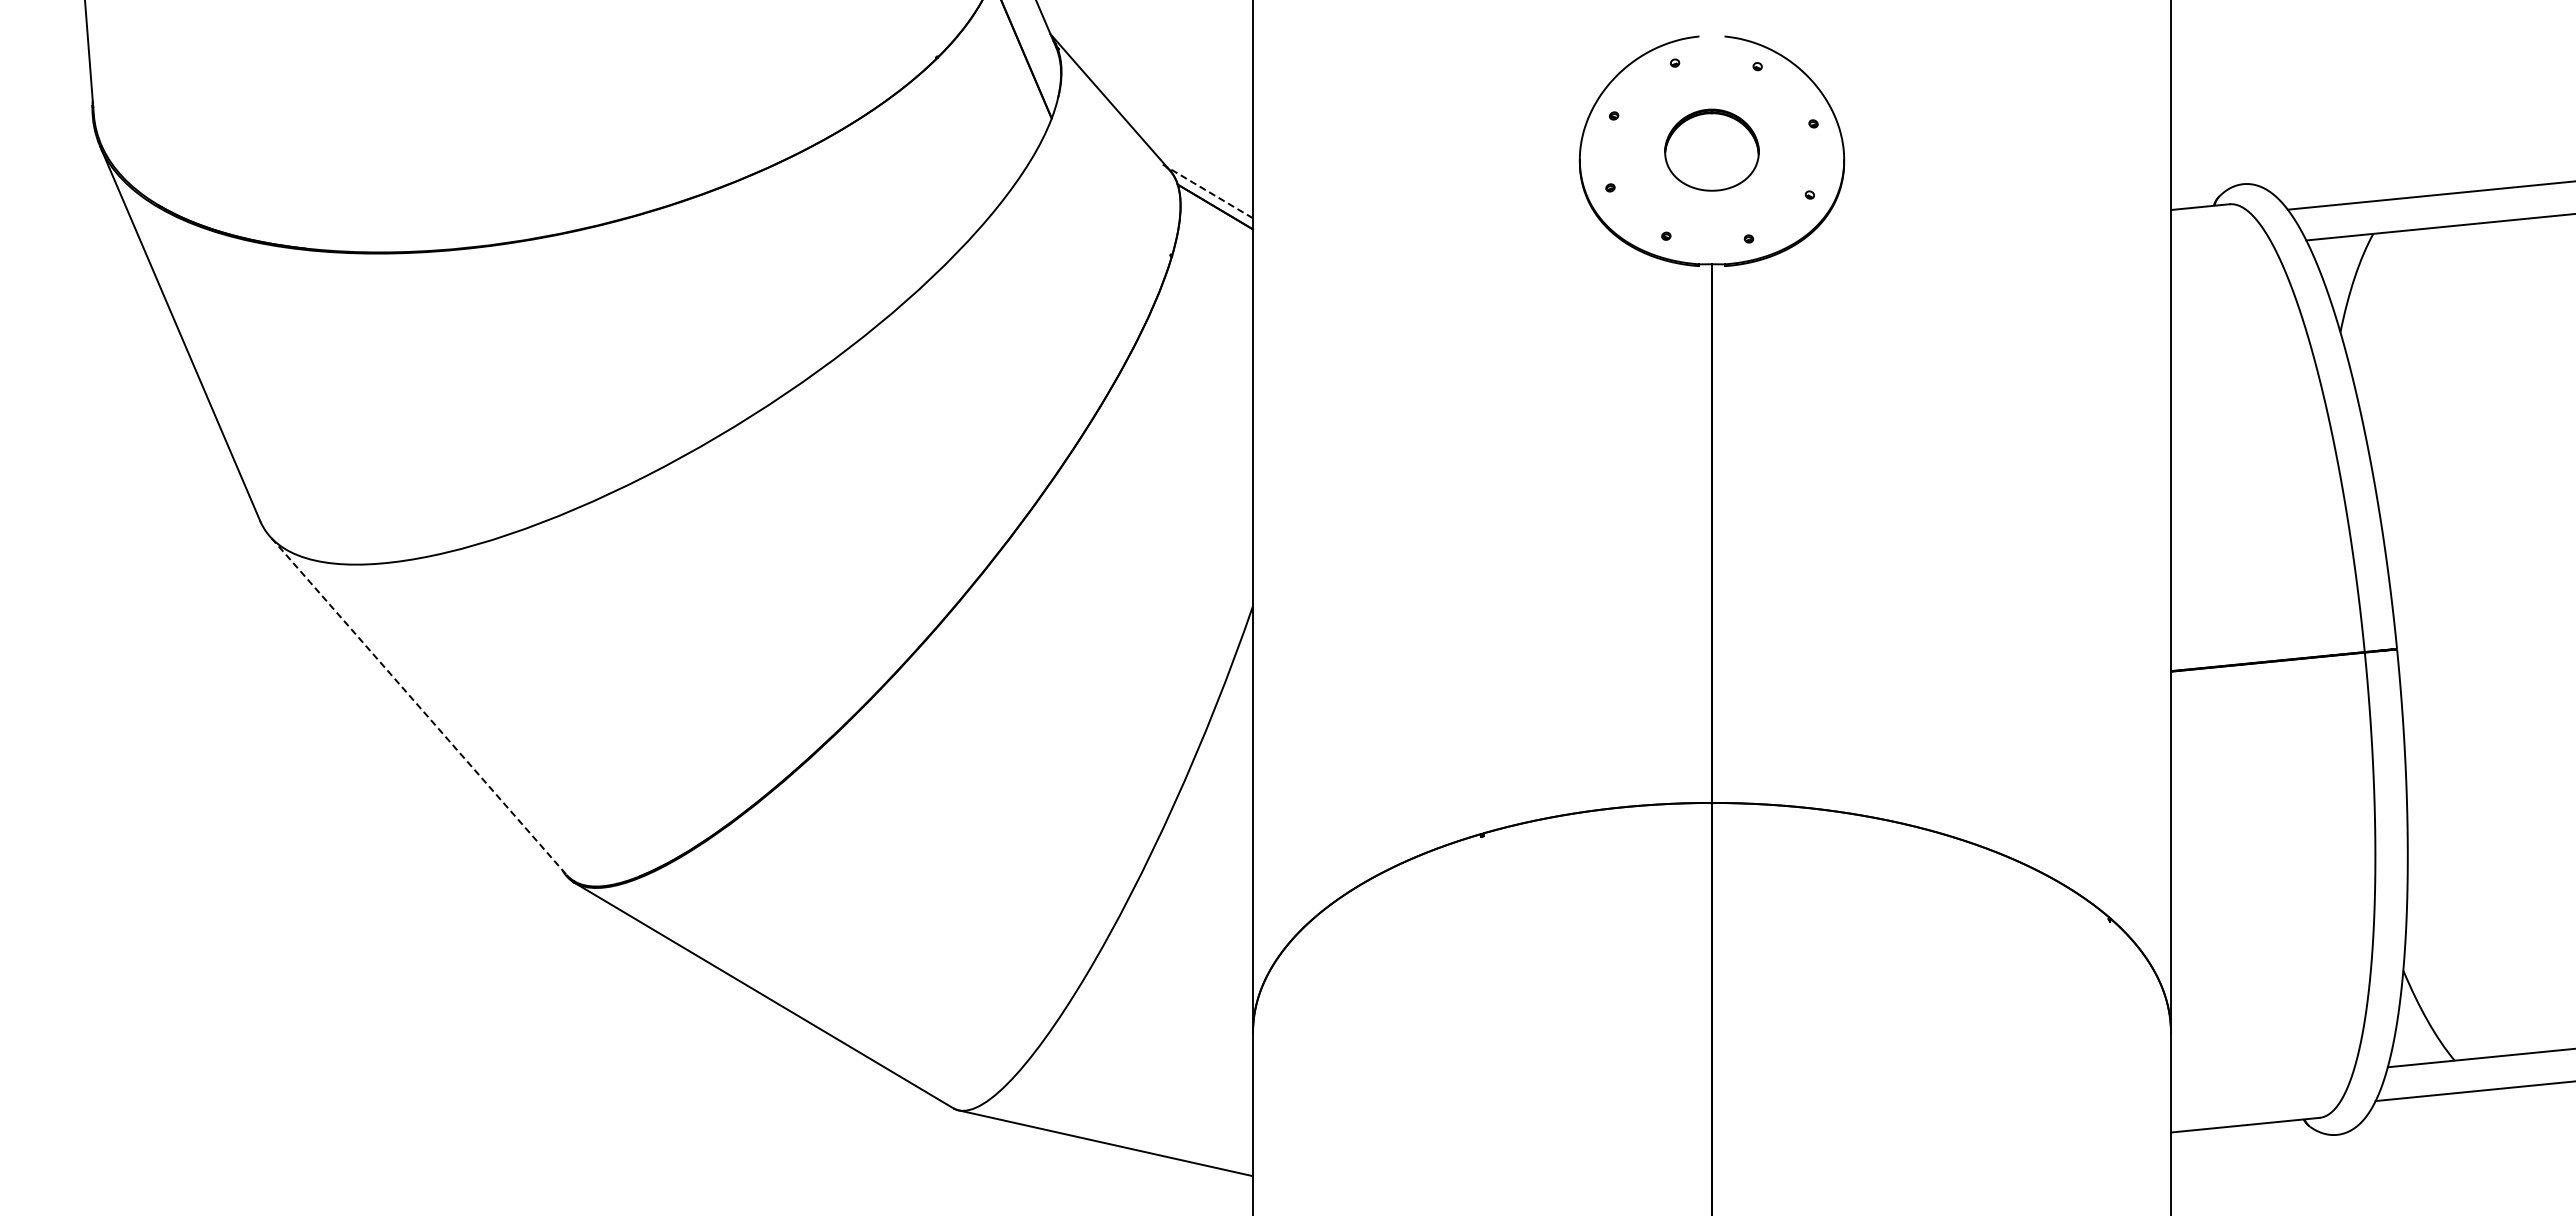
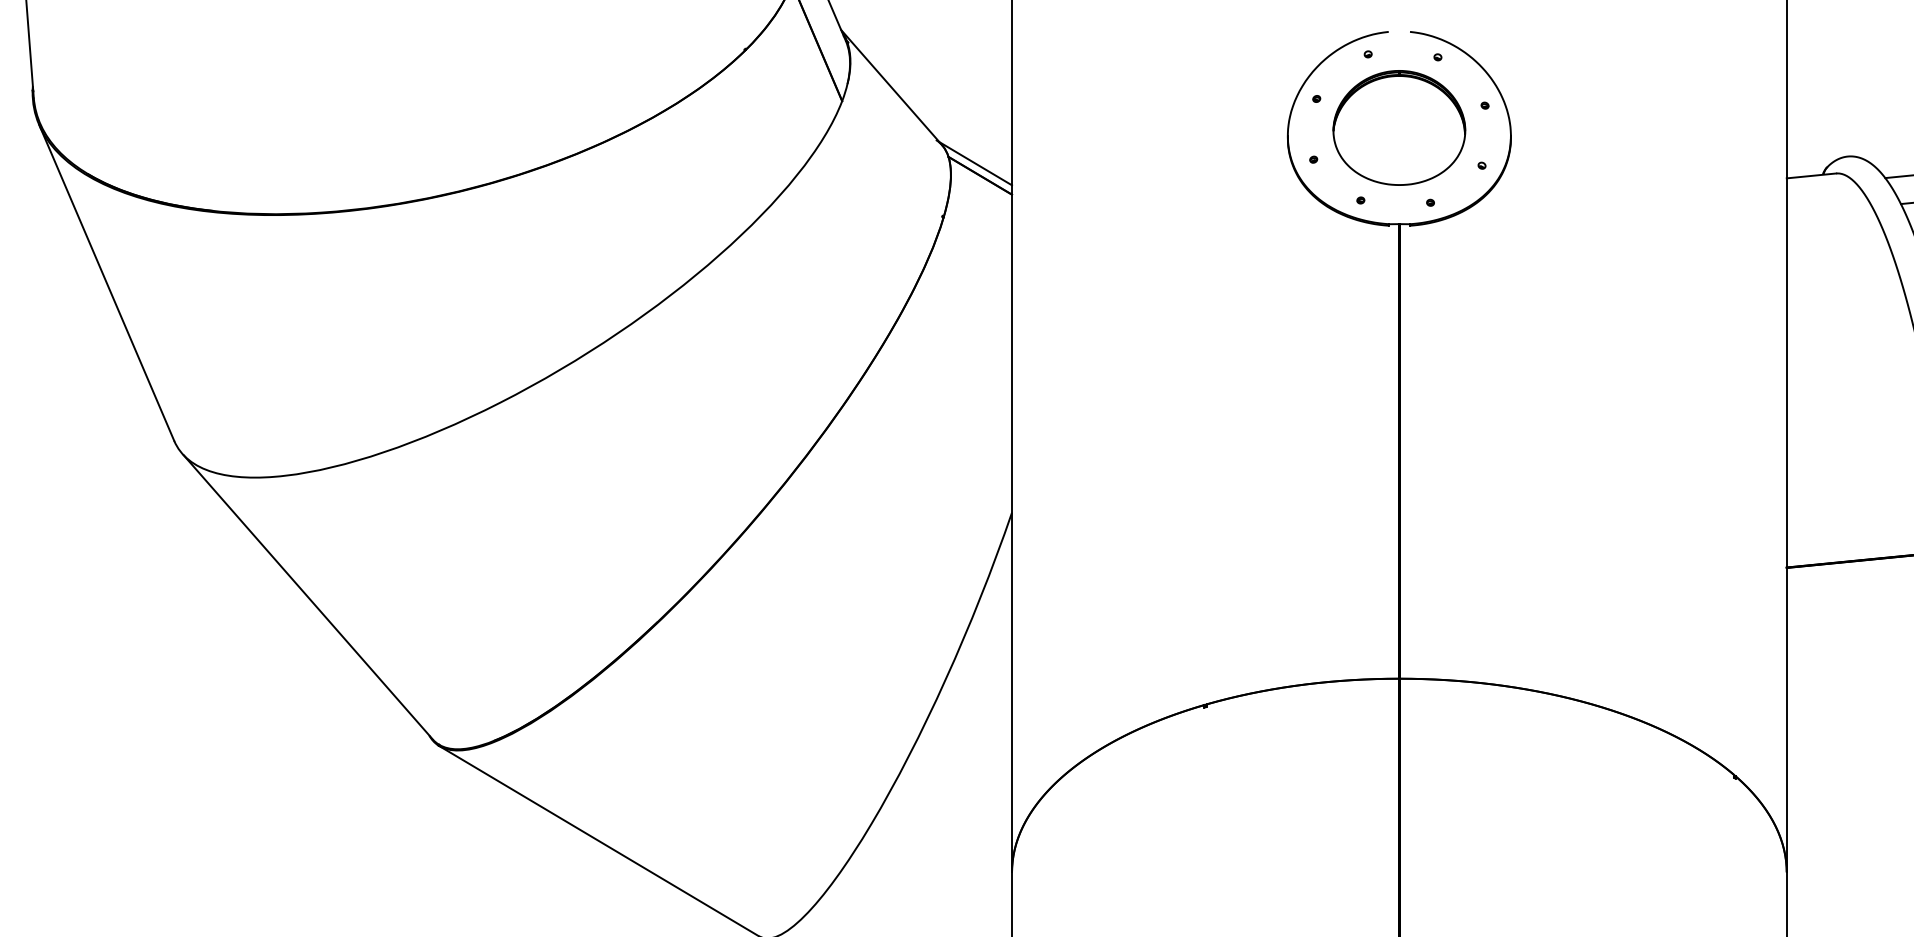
part: (1711, 149) -> (1398, 127), size x1.67
line: (1209, 192) -> (975, 163), dashed -> solid
line: (419, 706) -> (308, 597), dashed -> solid

